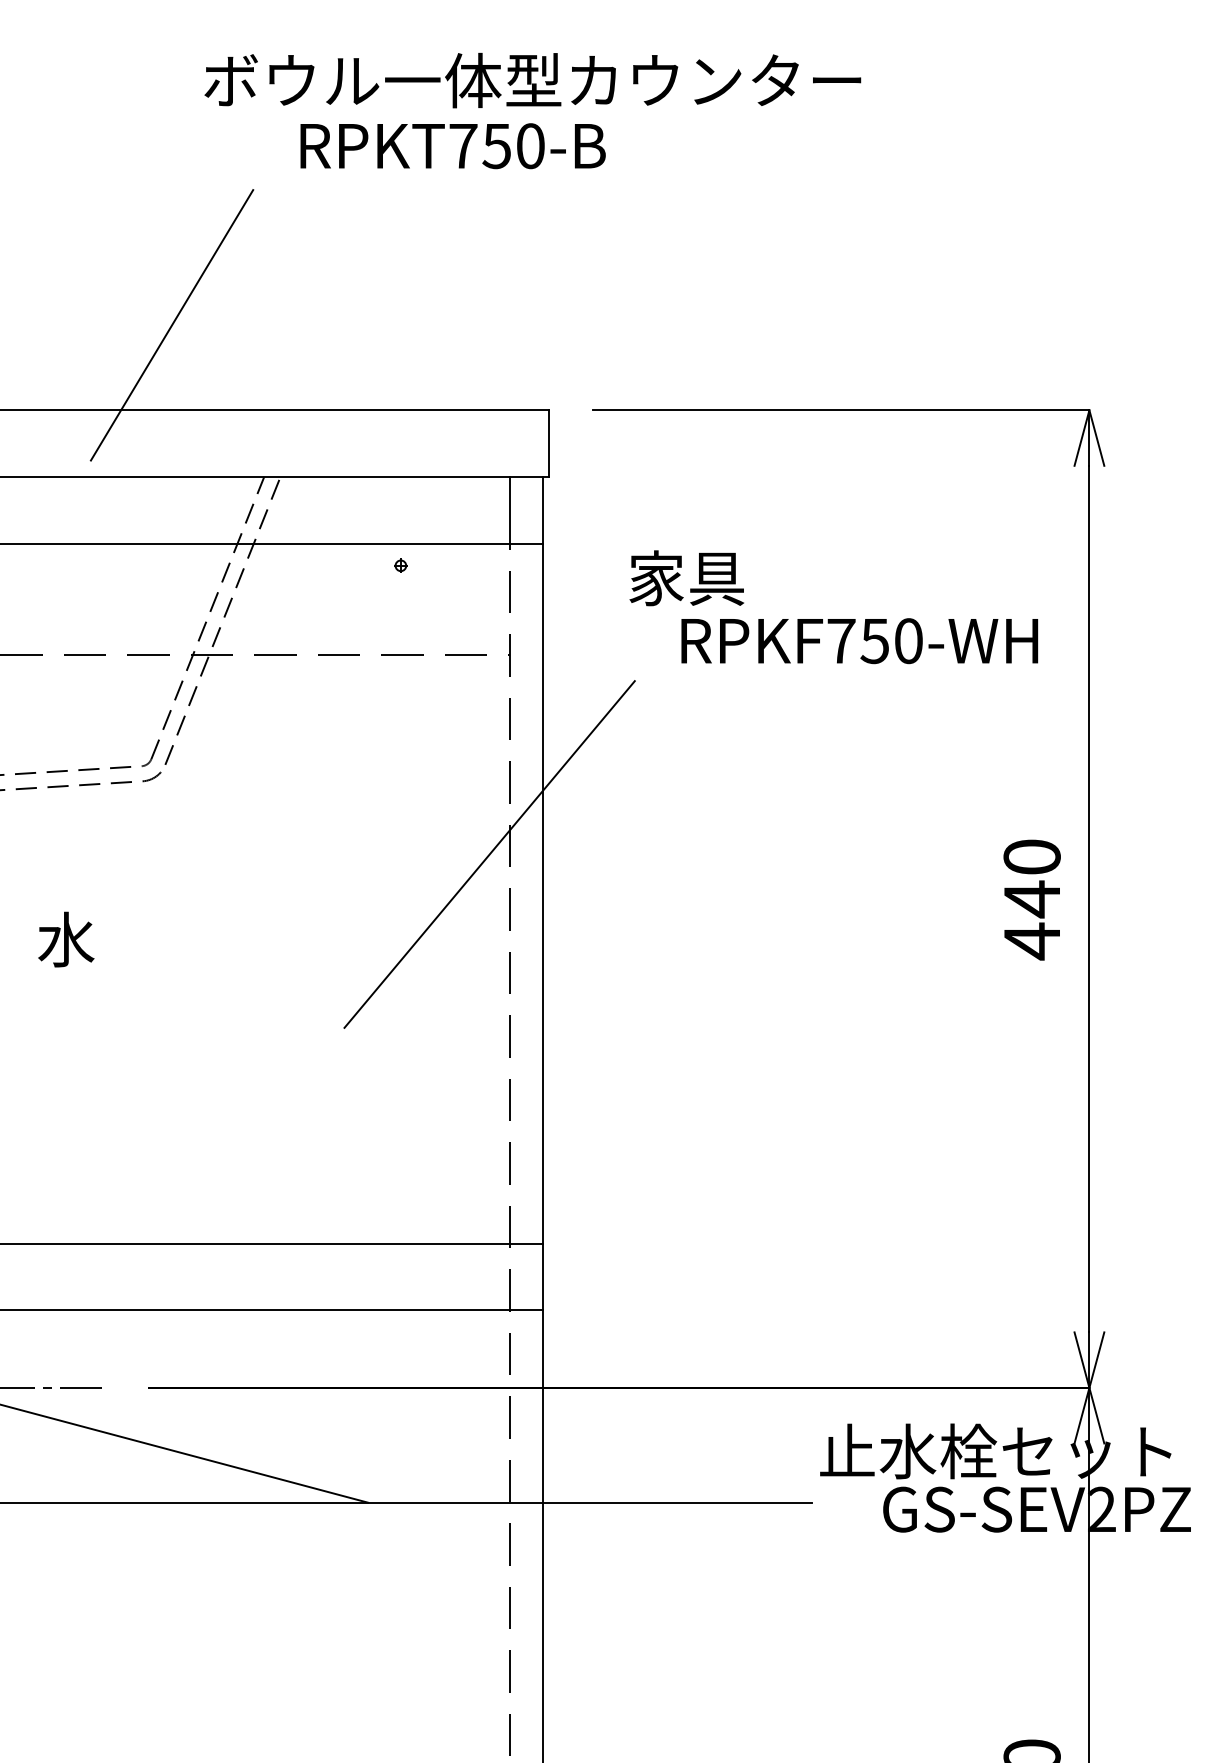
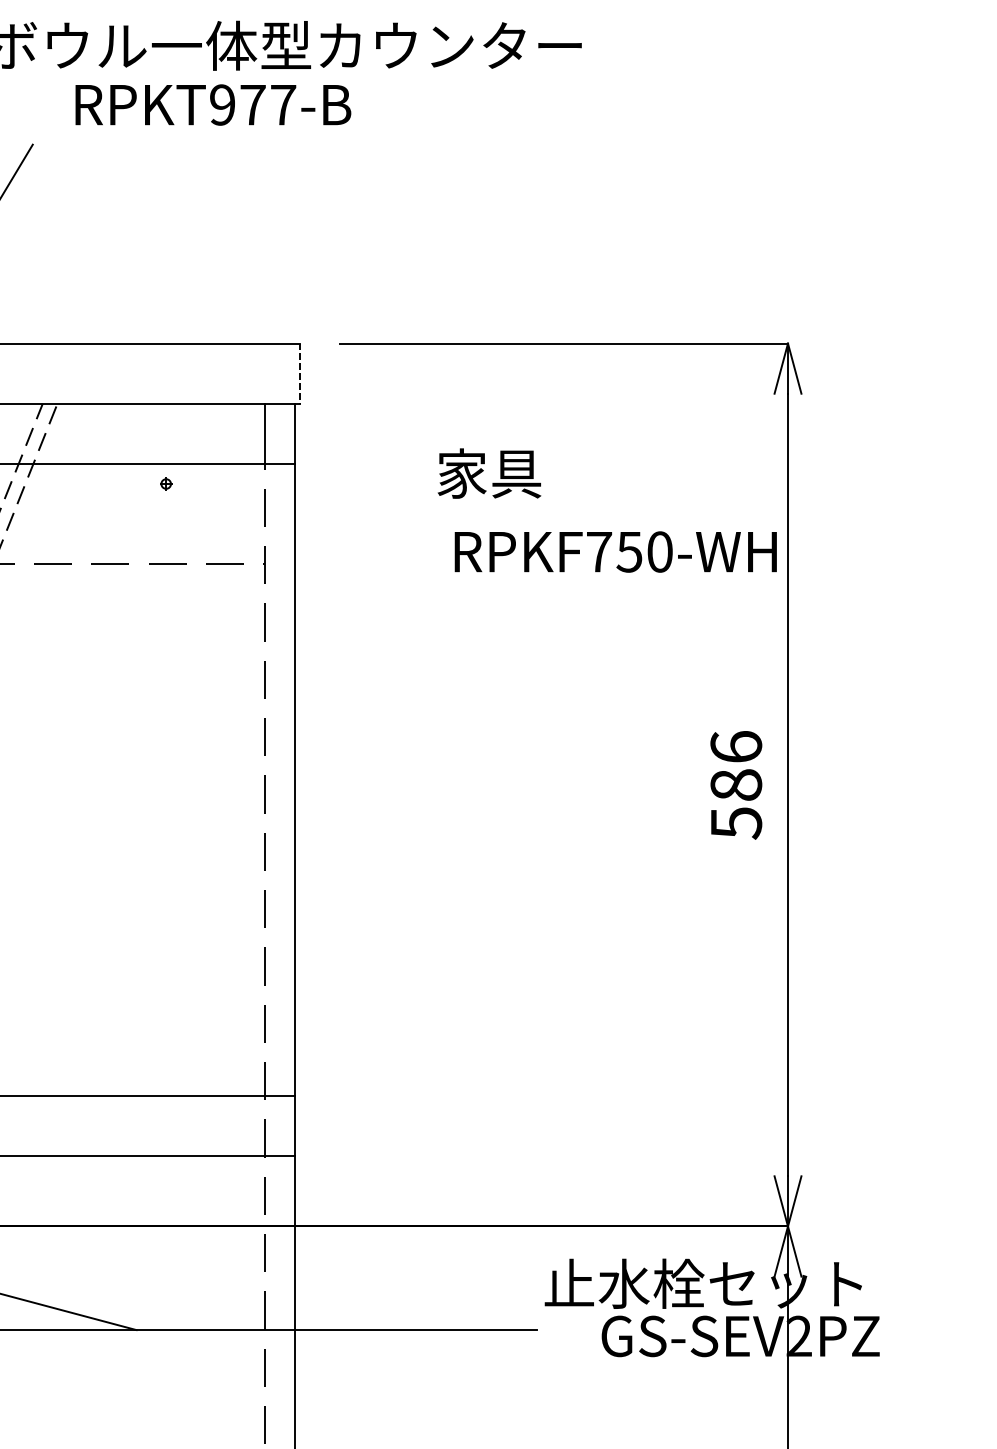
text: (496, 146) -> (252, 105), RPKT750-B -> RPKT977-B
line: (548, 444) -> (299, 374), solid -> dashed
text: (686, 578) -> (489, 473), moved
text: (859, 641) -> (615, 552), moved
line: (489, 854) -> (246, 744), removed
text: (1031, 899) -> (735, 785), 440 -> 586

